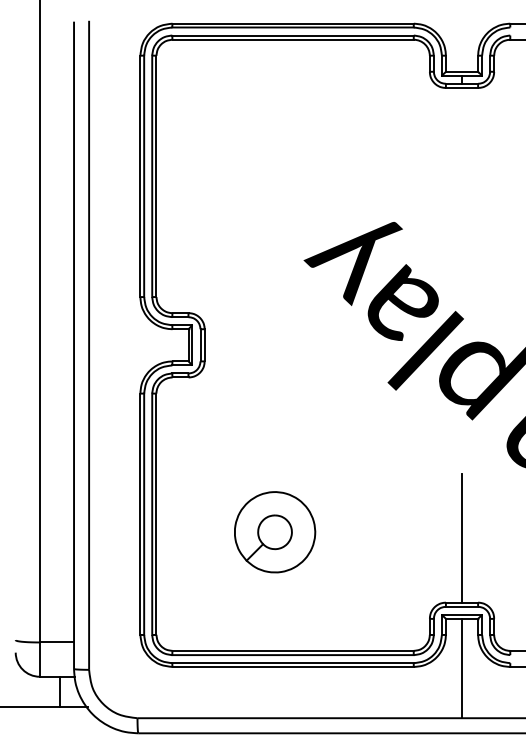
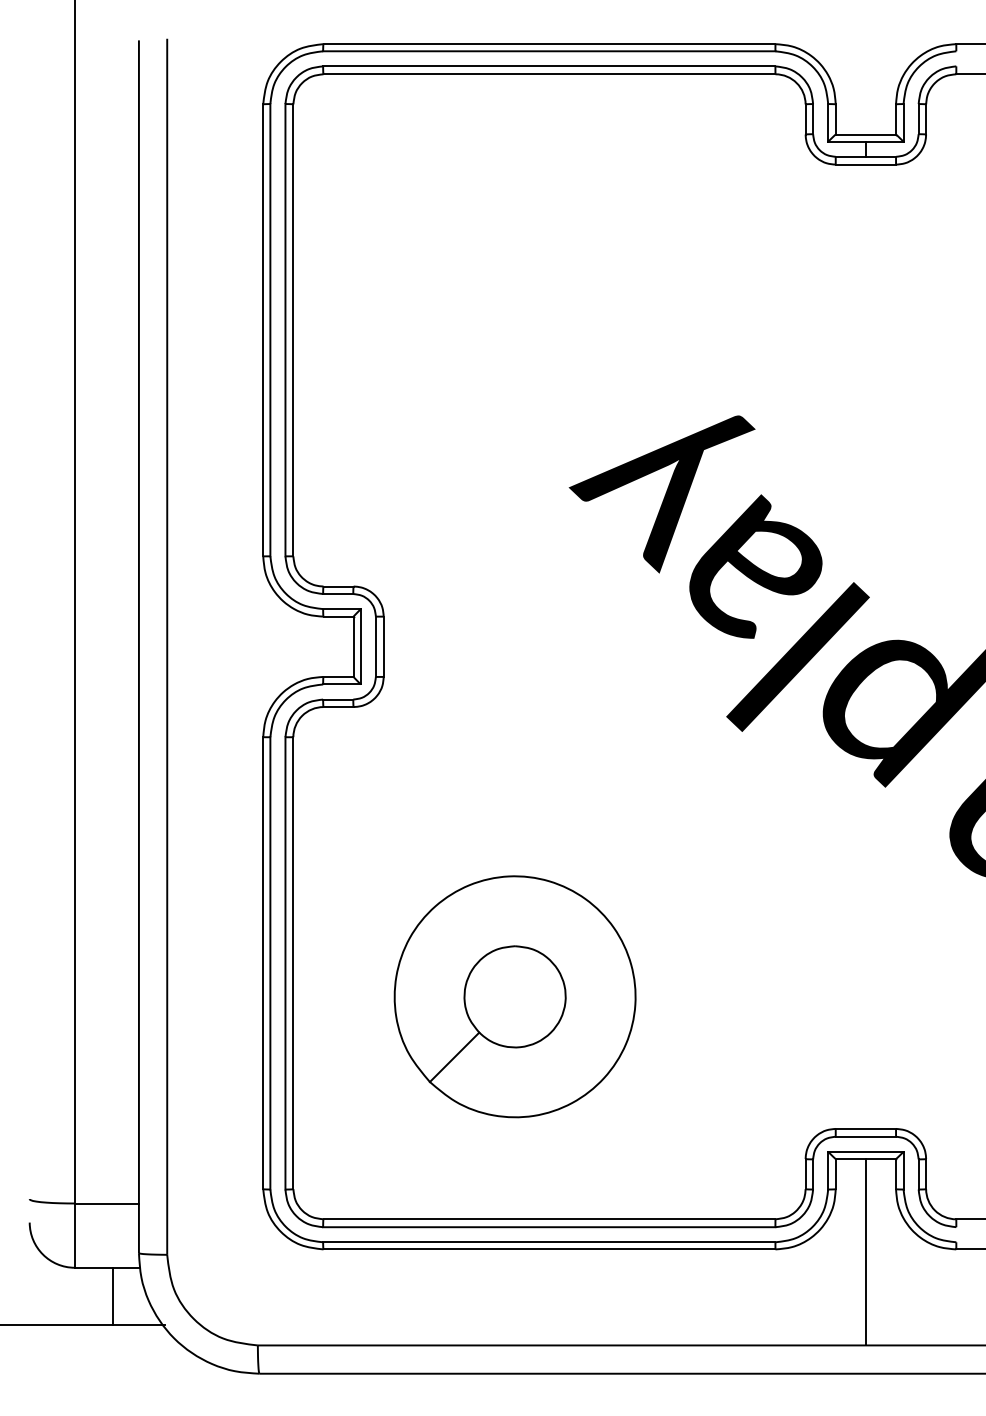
part: (275, 532) -> (516, 997), size x1.6
line: (462, 538) -> (866, 1008), removed

